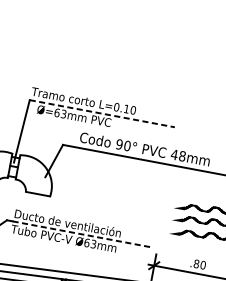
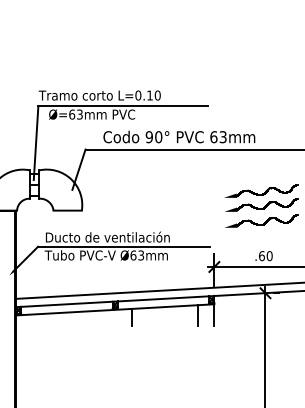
line: (102, 113) -> (123, 105), dashed -> solid
text: (178, 155) -> (218, 137), 48mm -> 63mm
line: (83, 234) -> (127, 246), dashed -> solid
text: (196, 263) -> (261, 255), .80 -> .60

